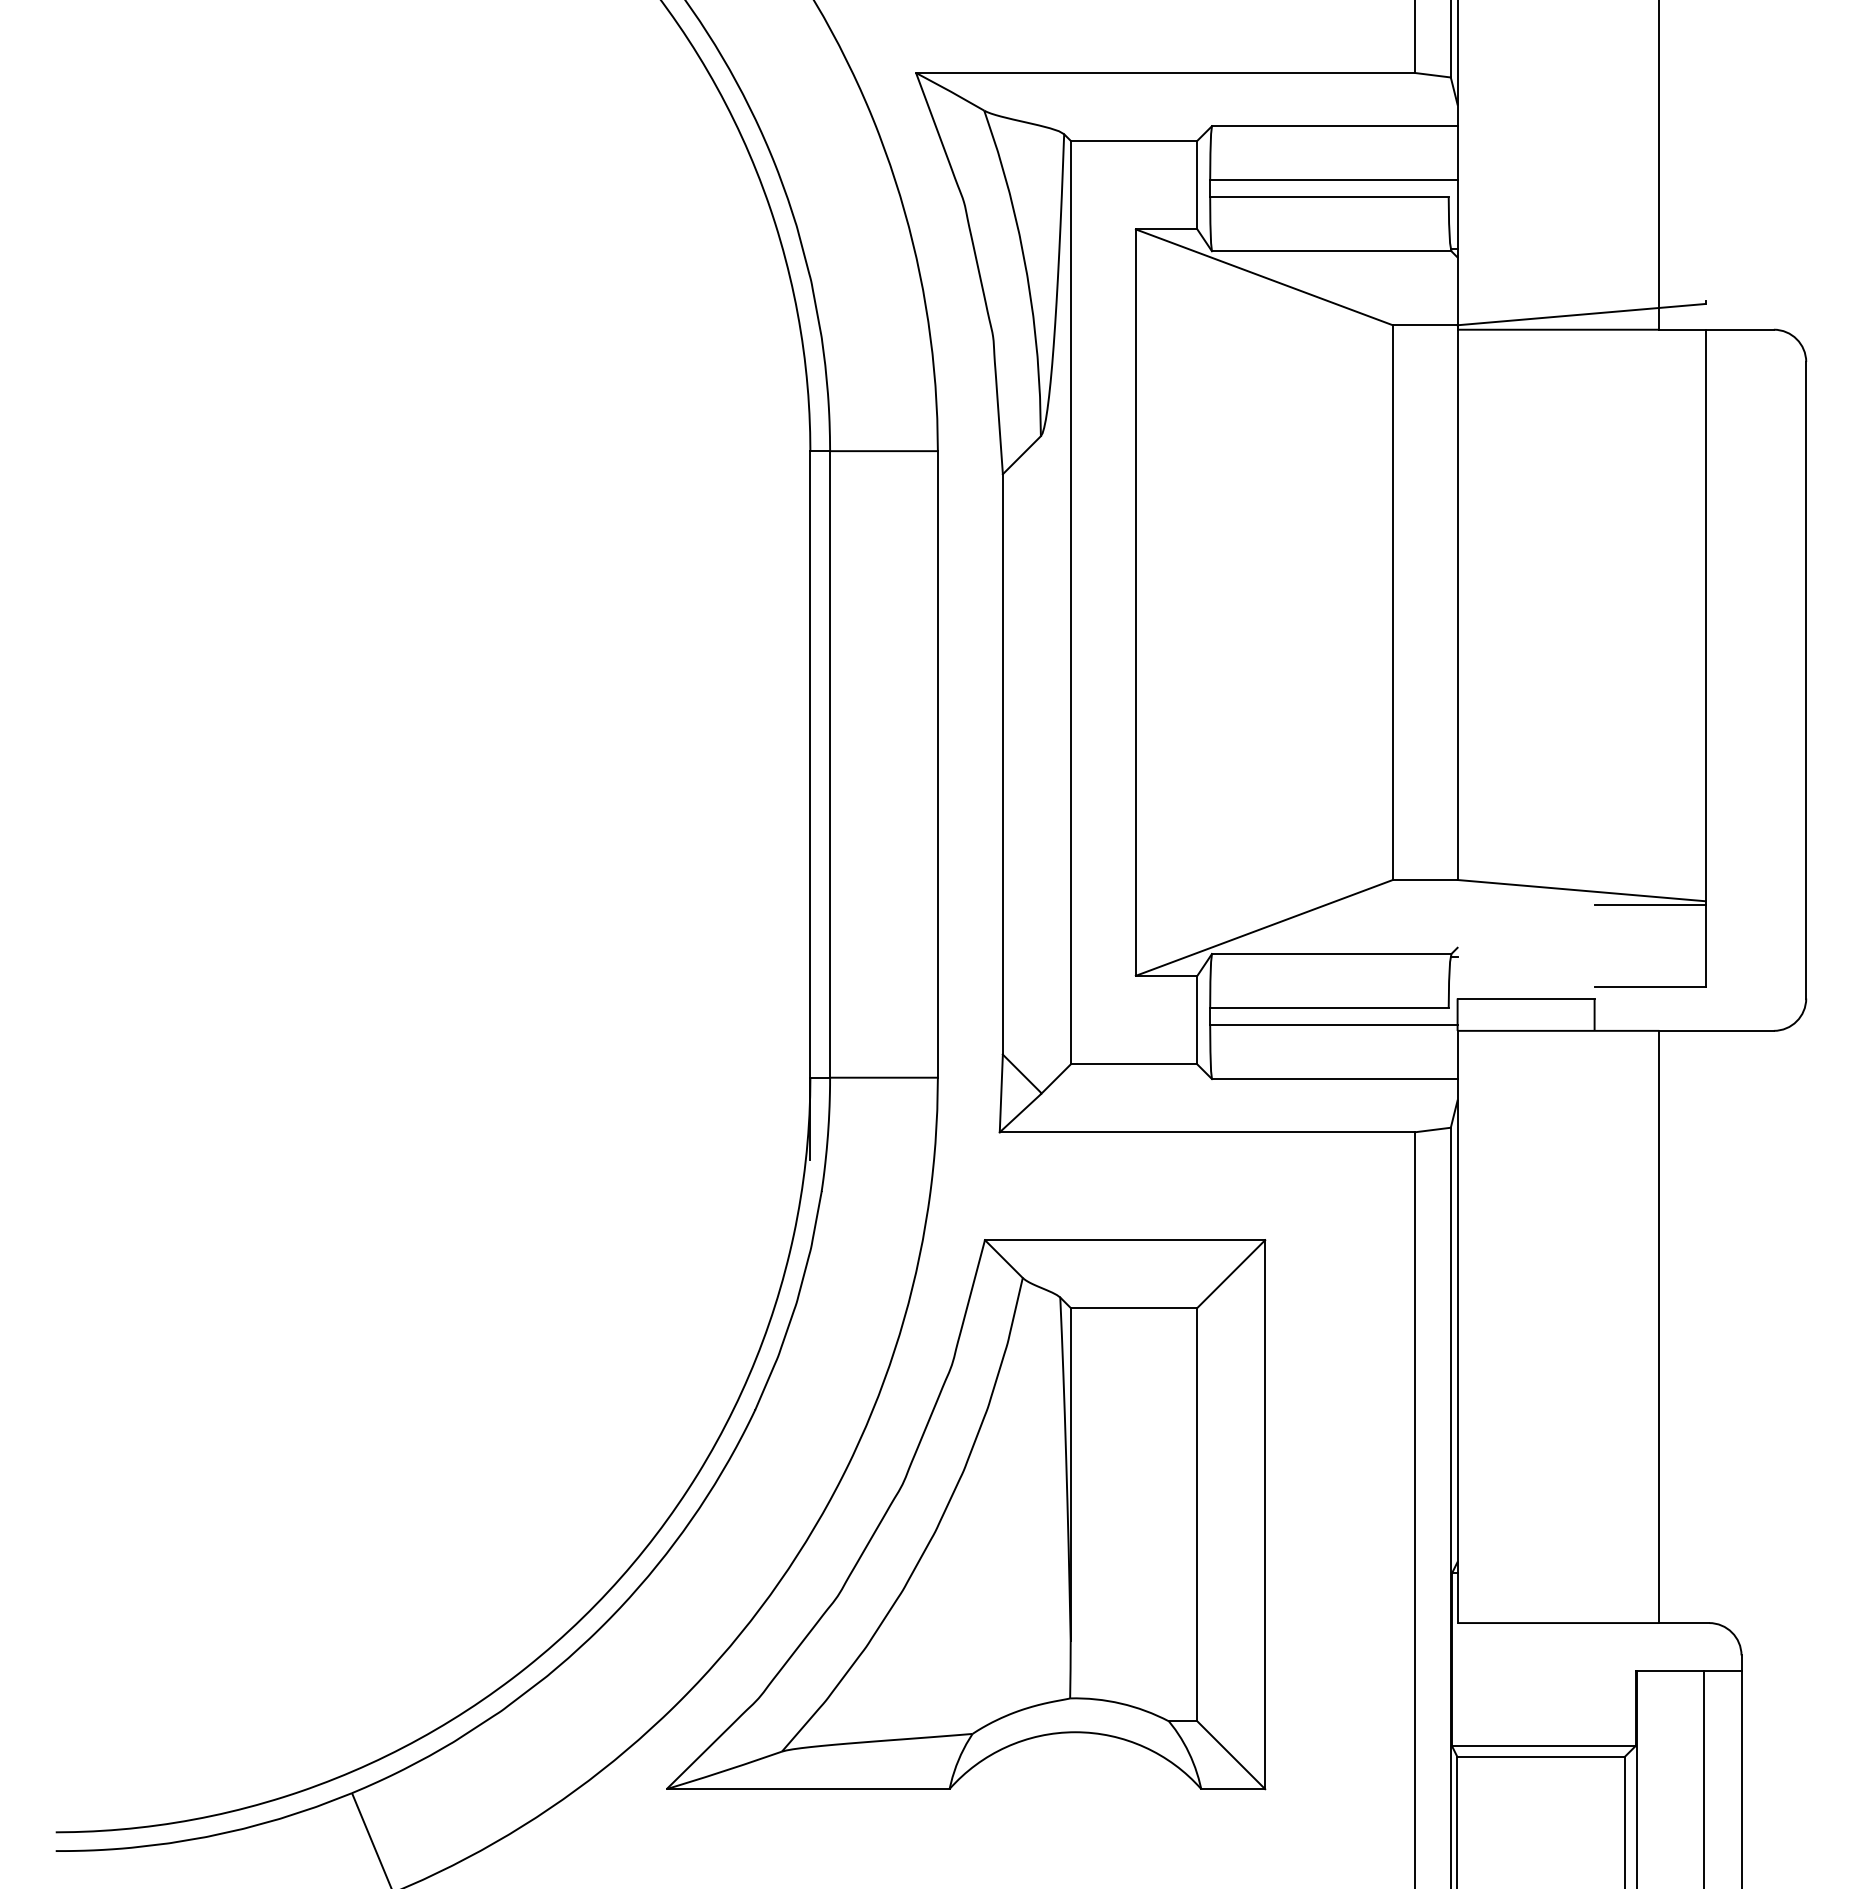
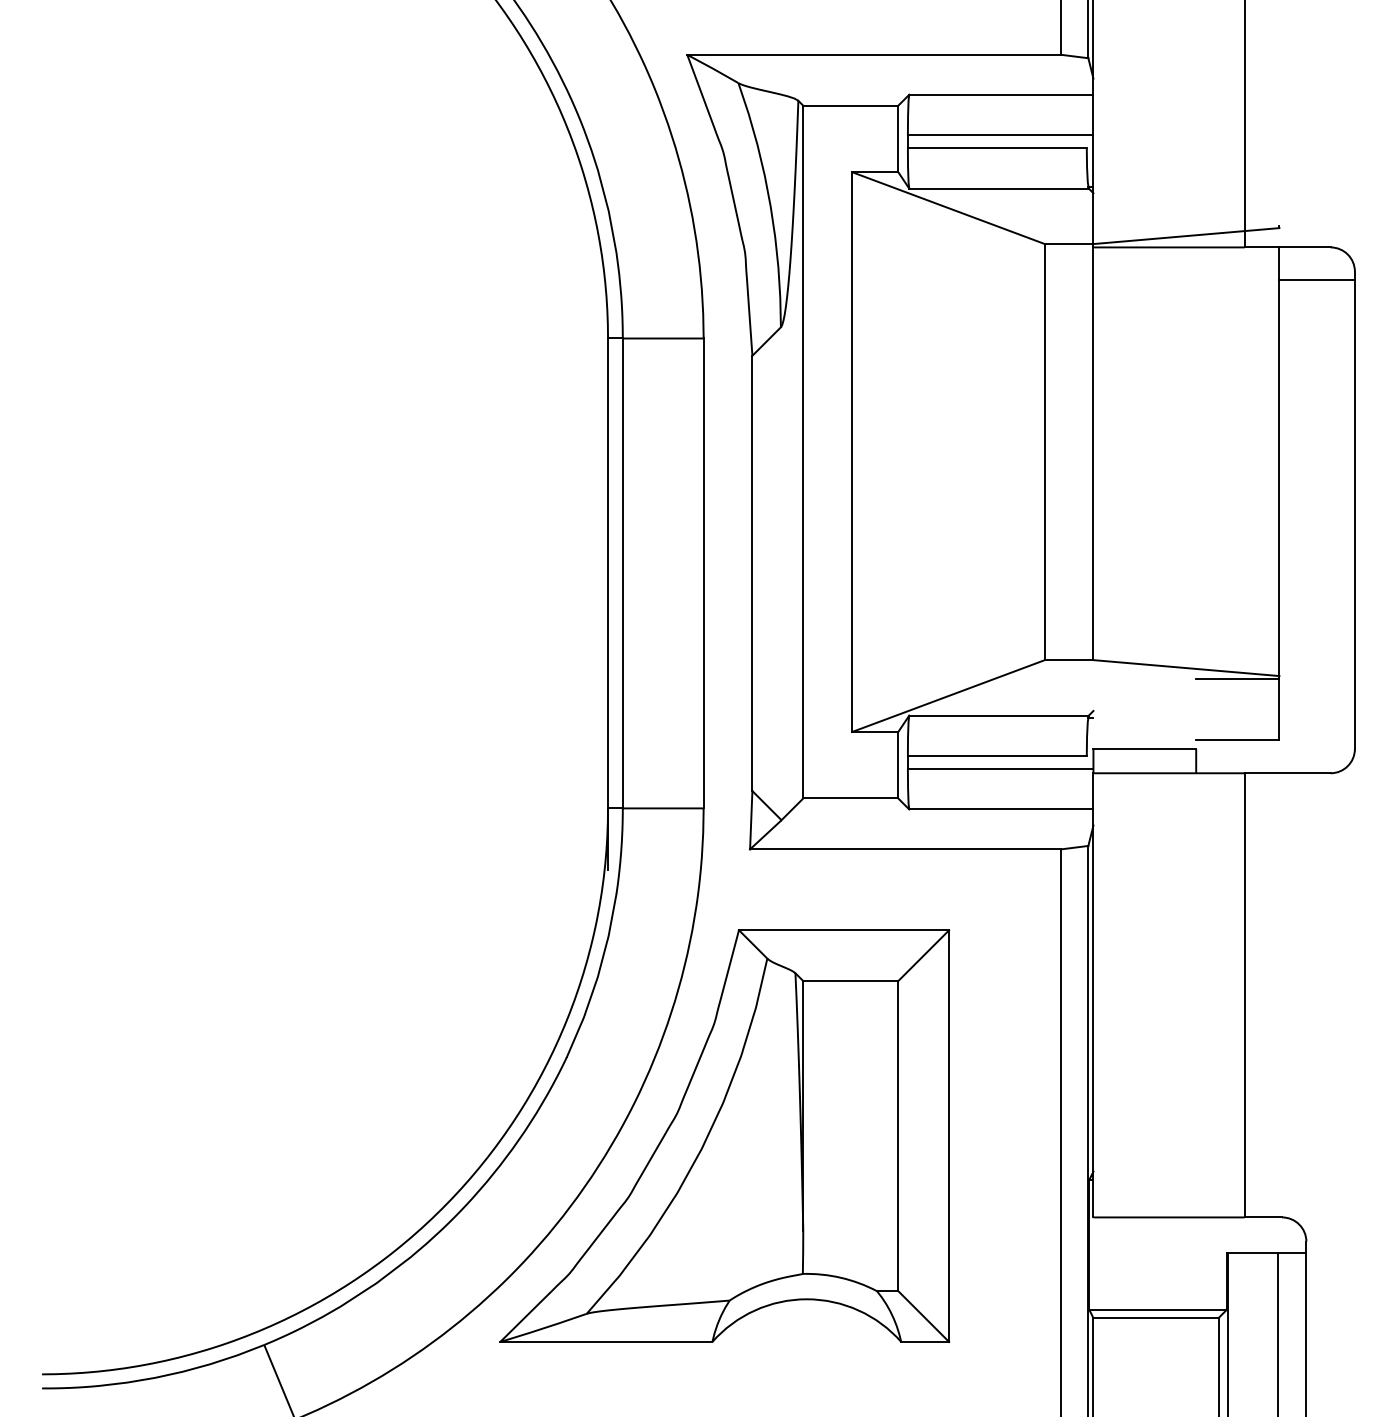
line: (1755, 372) -> (1316, 279), added

